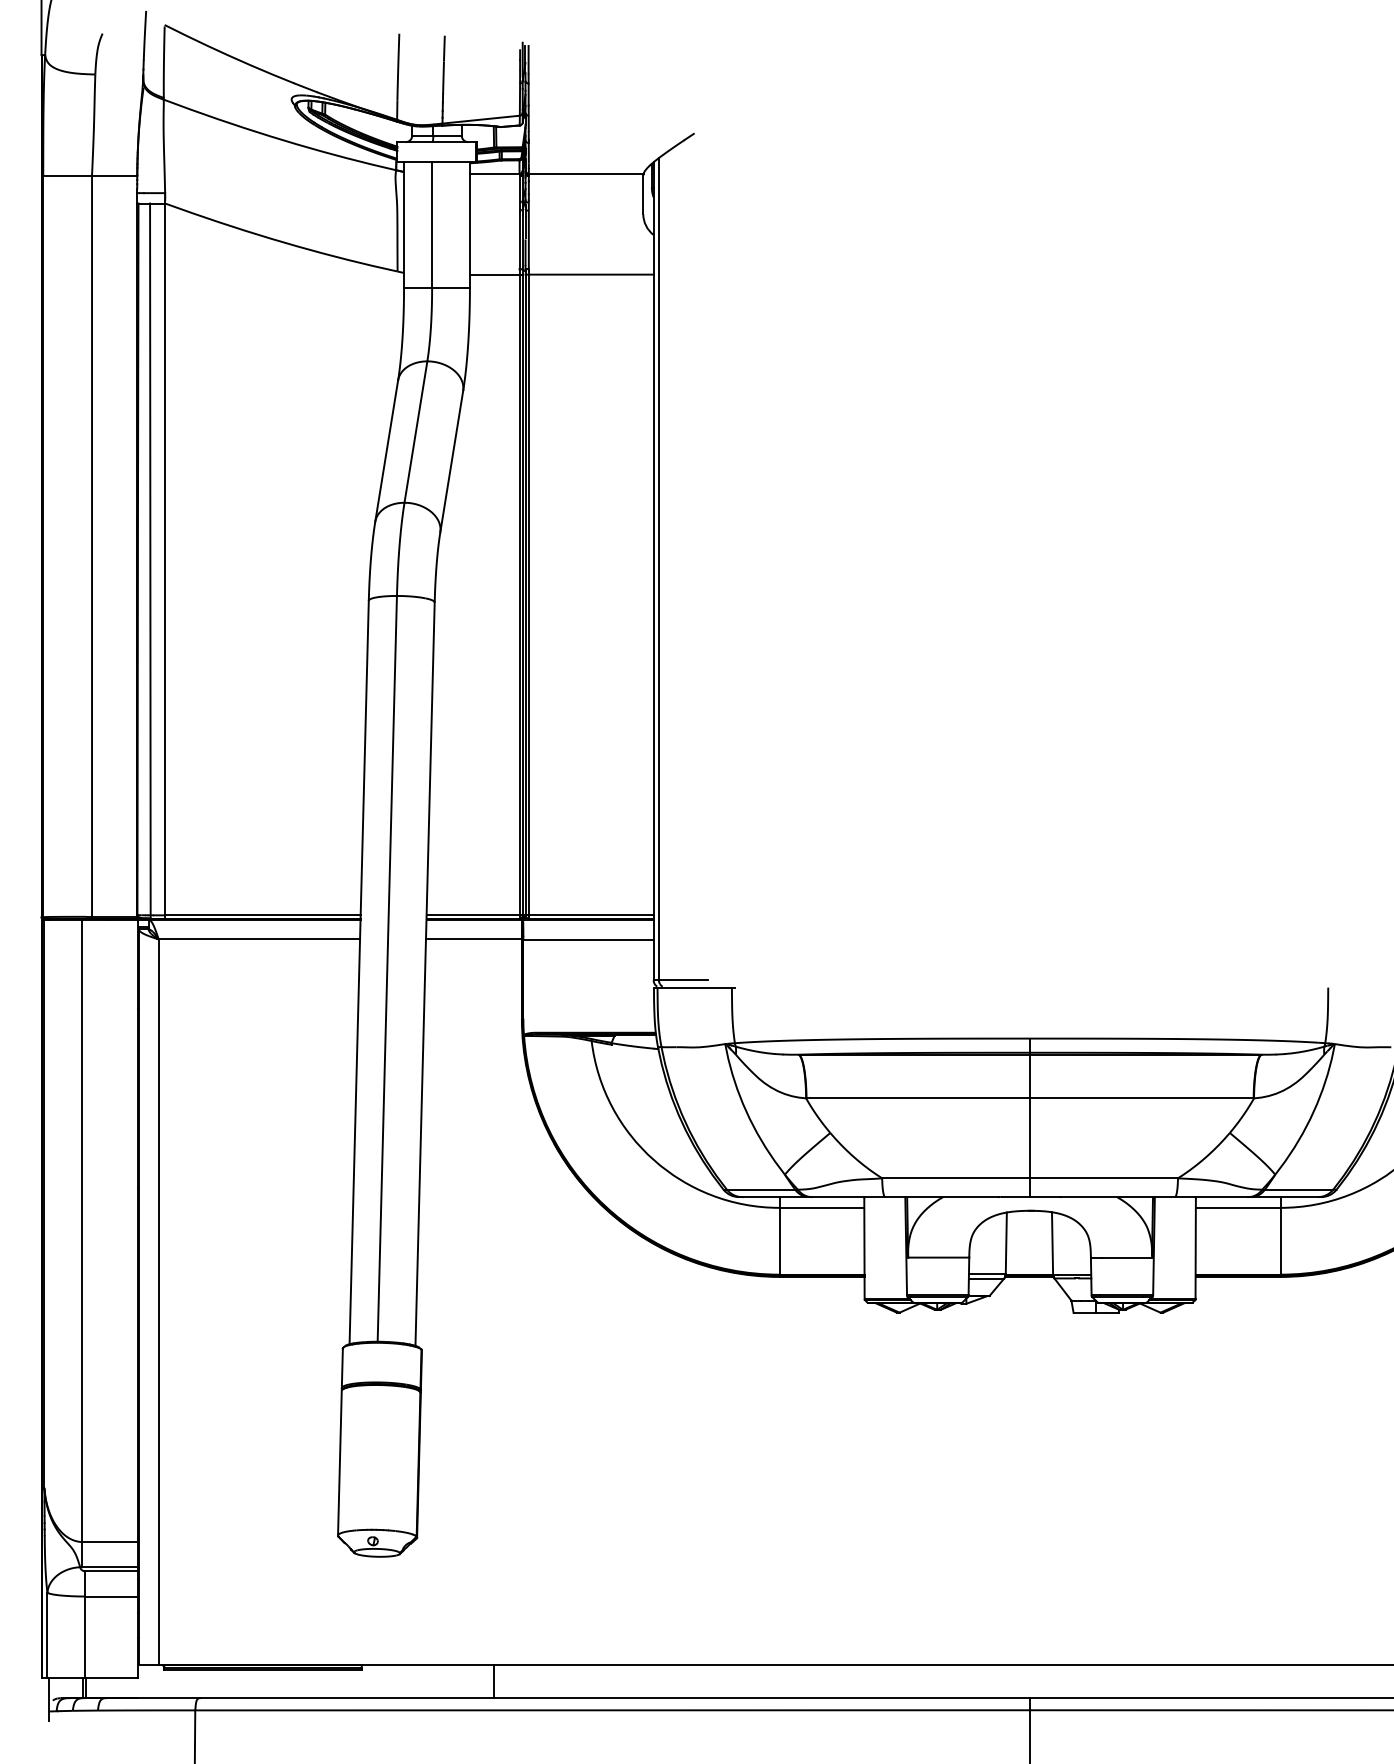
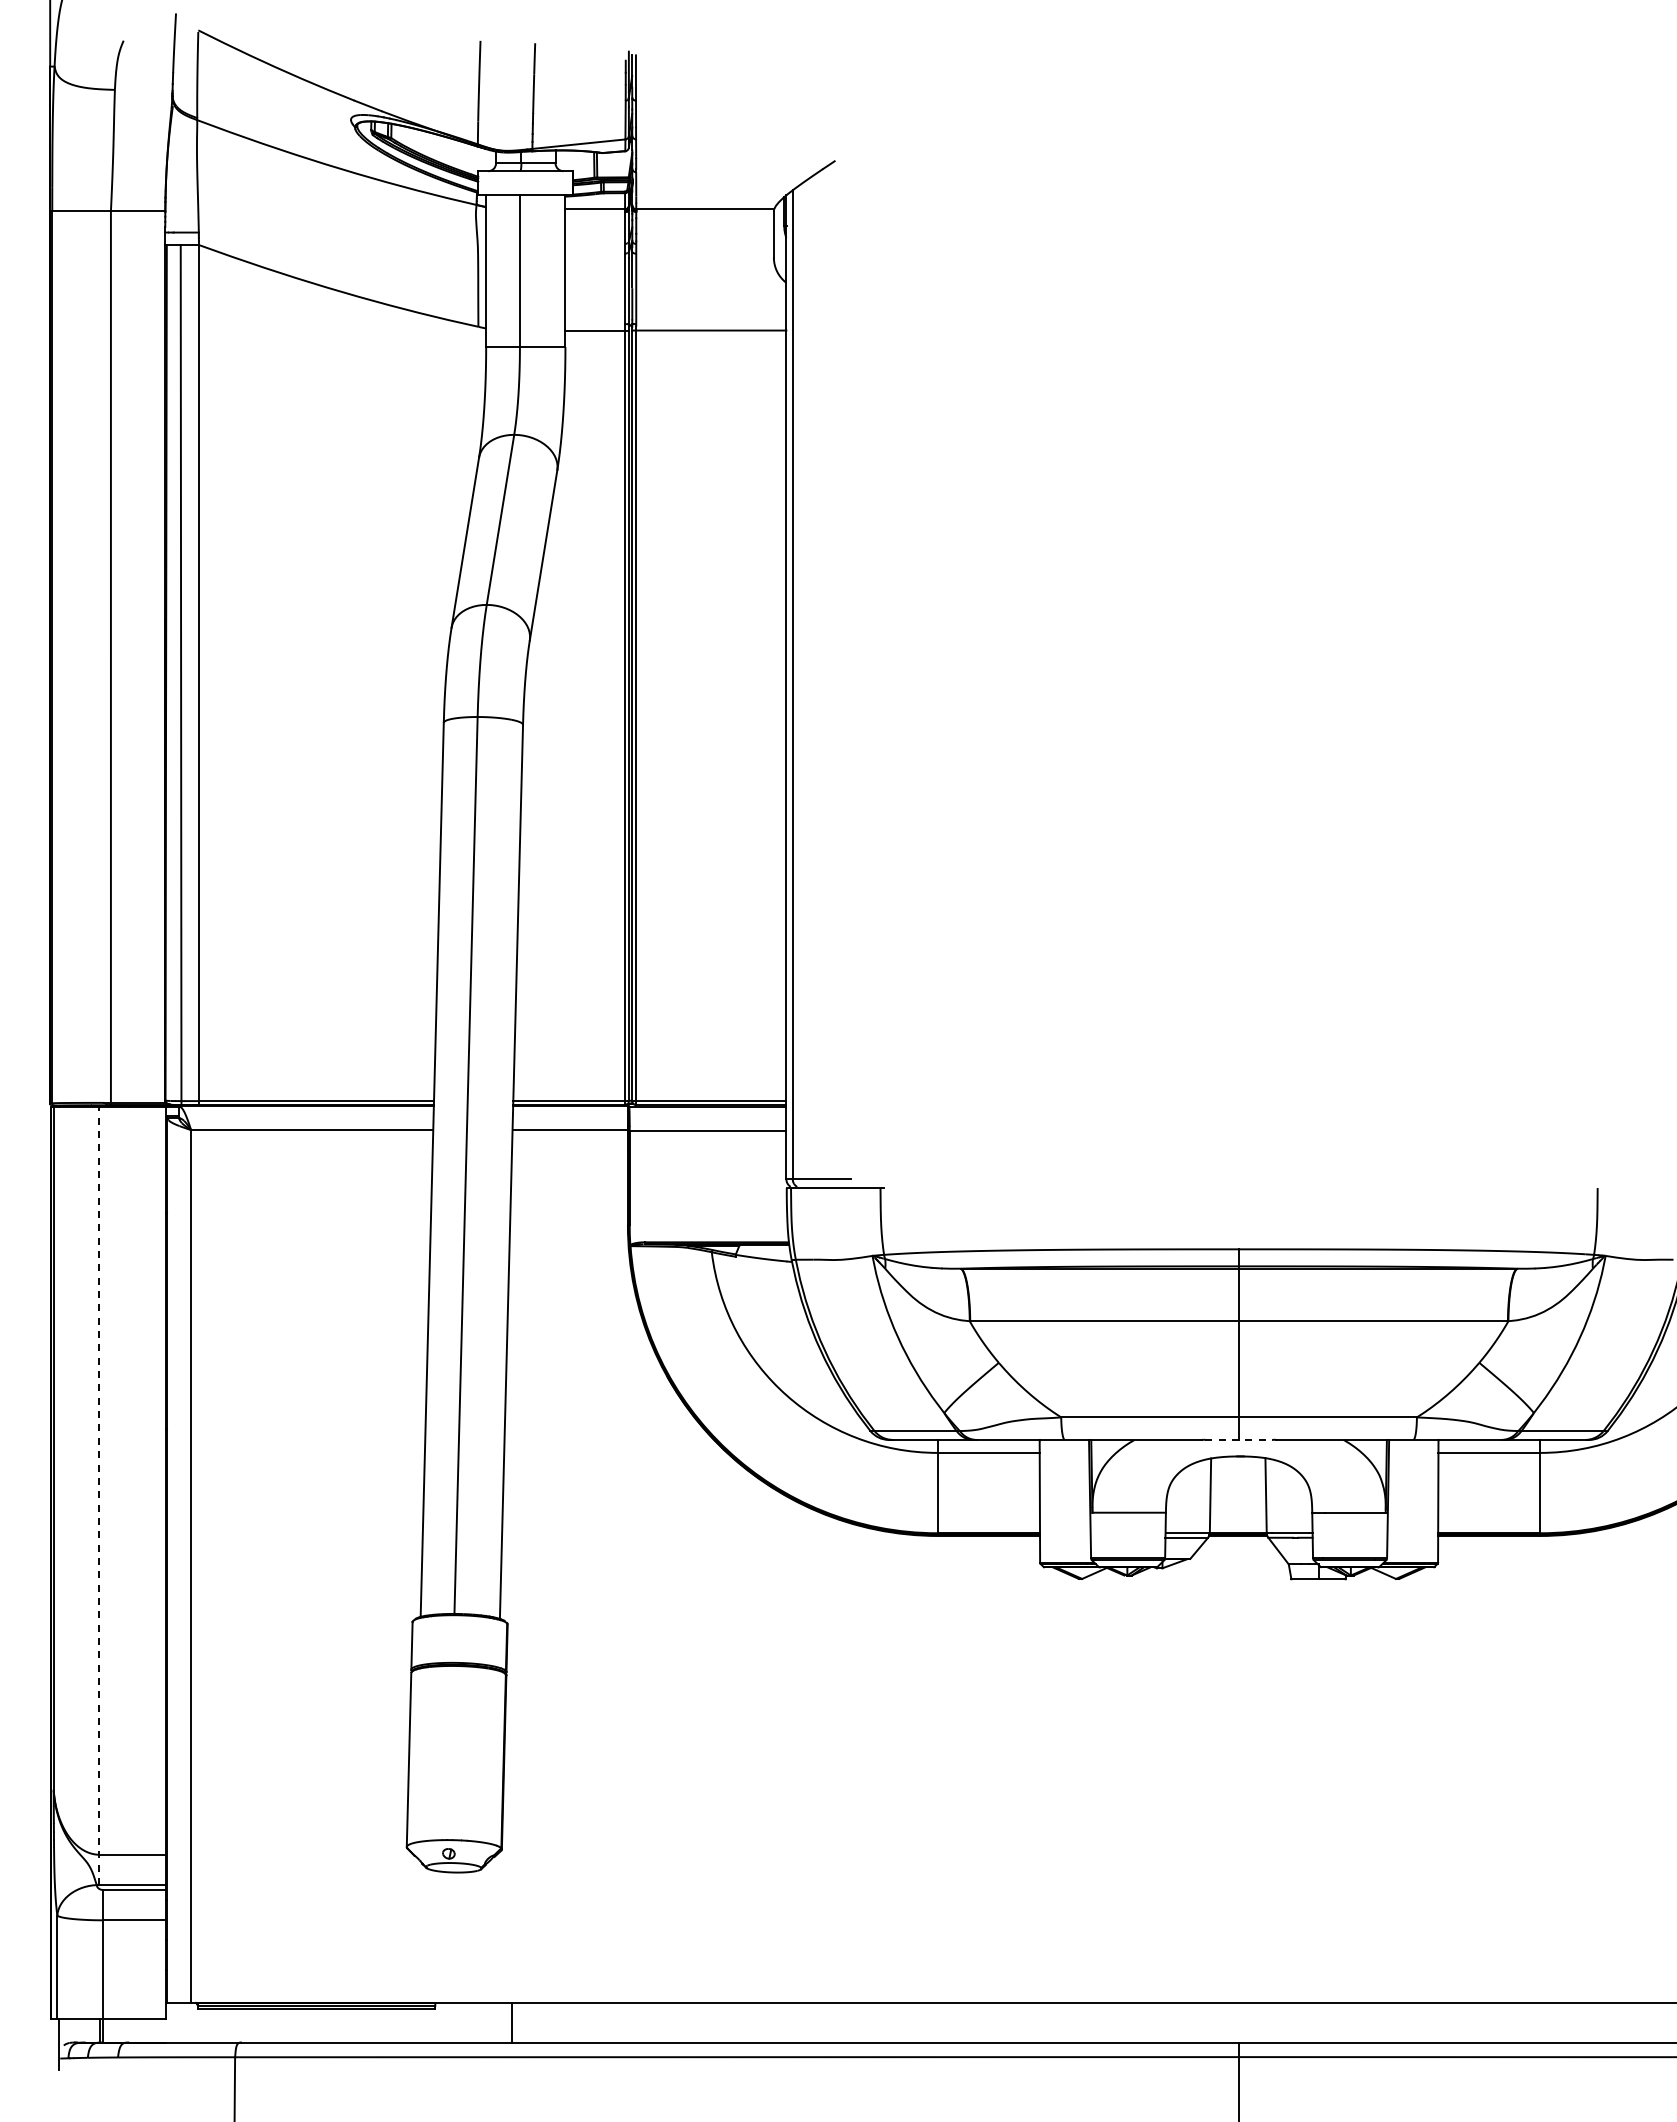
line: (1030, 1196) -> (1239, 1439), solid -> dashed
line: (82, 1244) -> (99, 1496), solid -> dashed
line: (494, 1681) -> (512, 2022), moved

